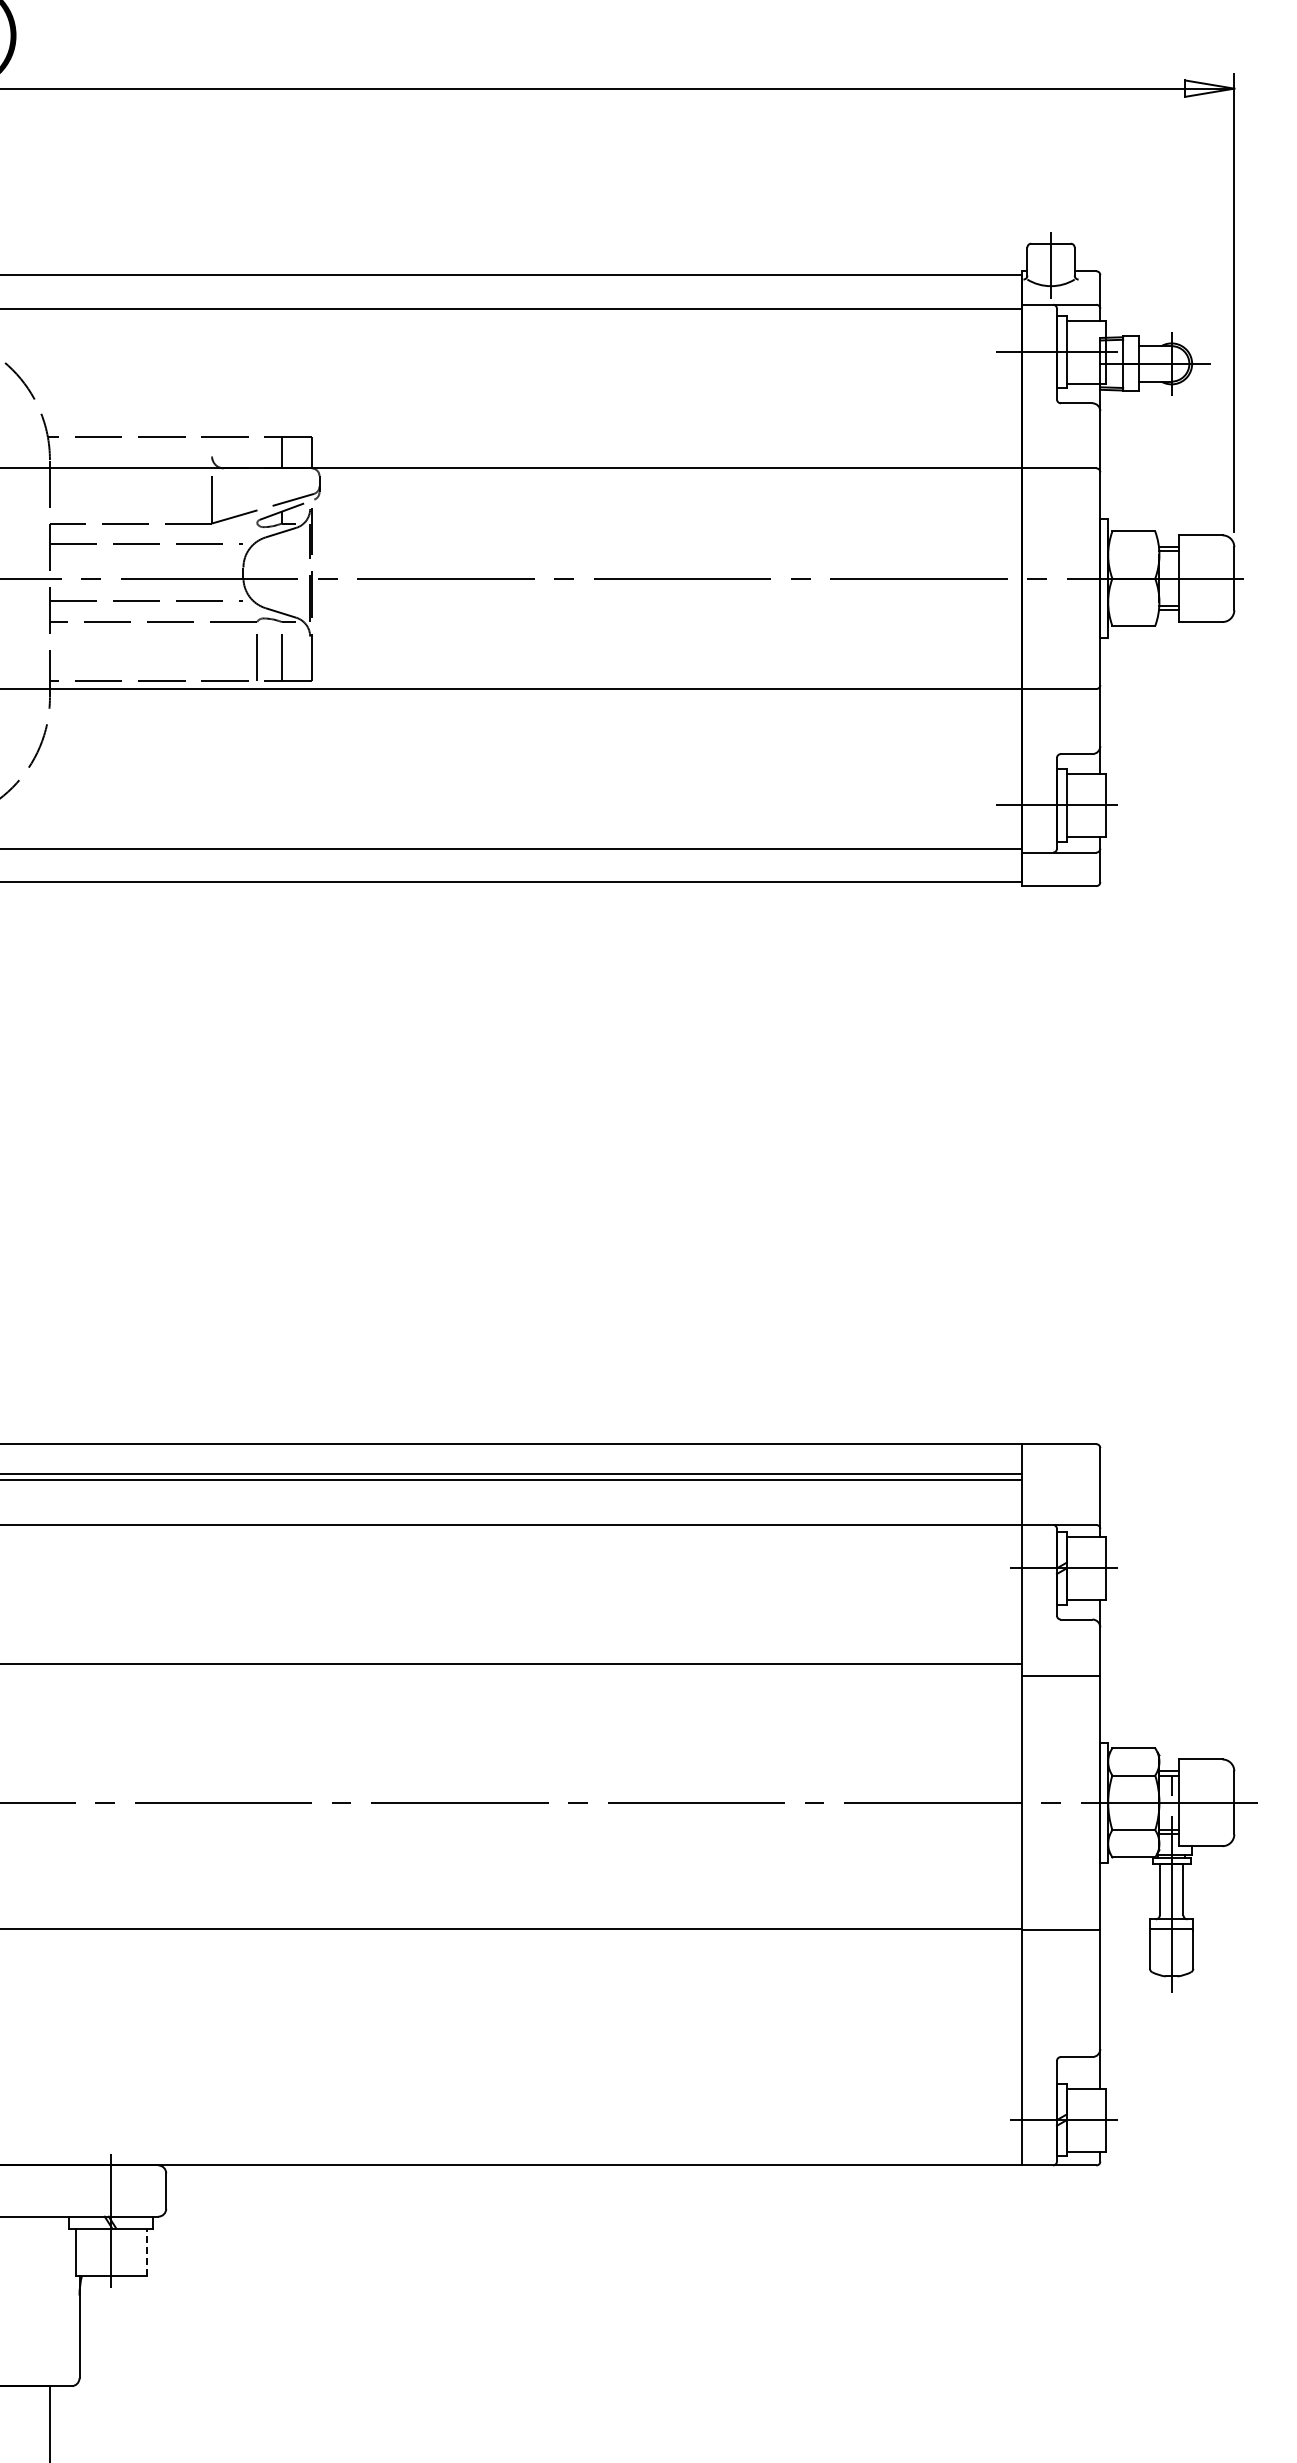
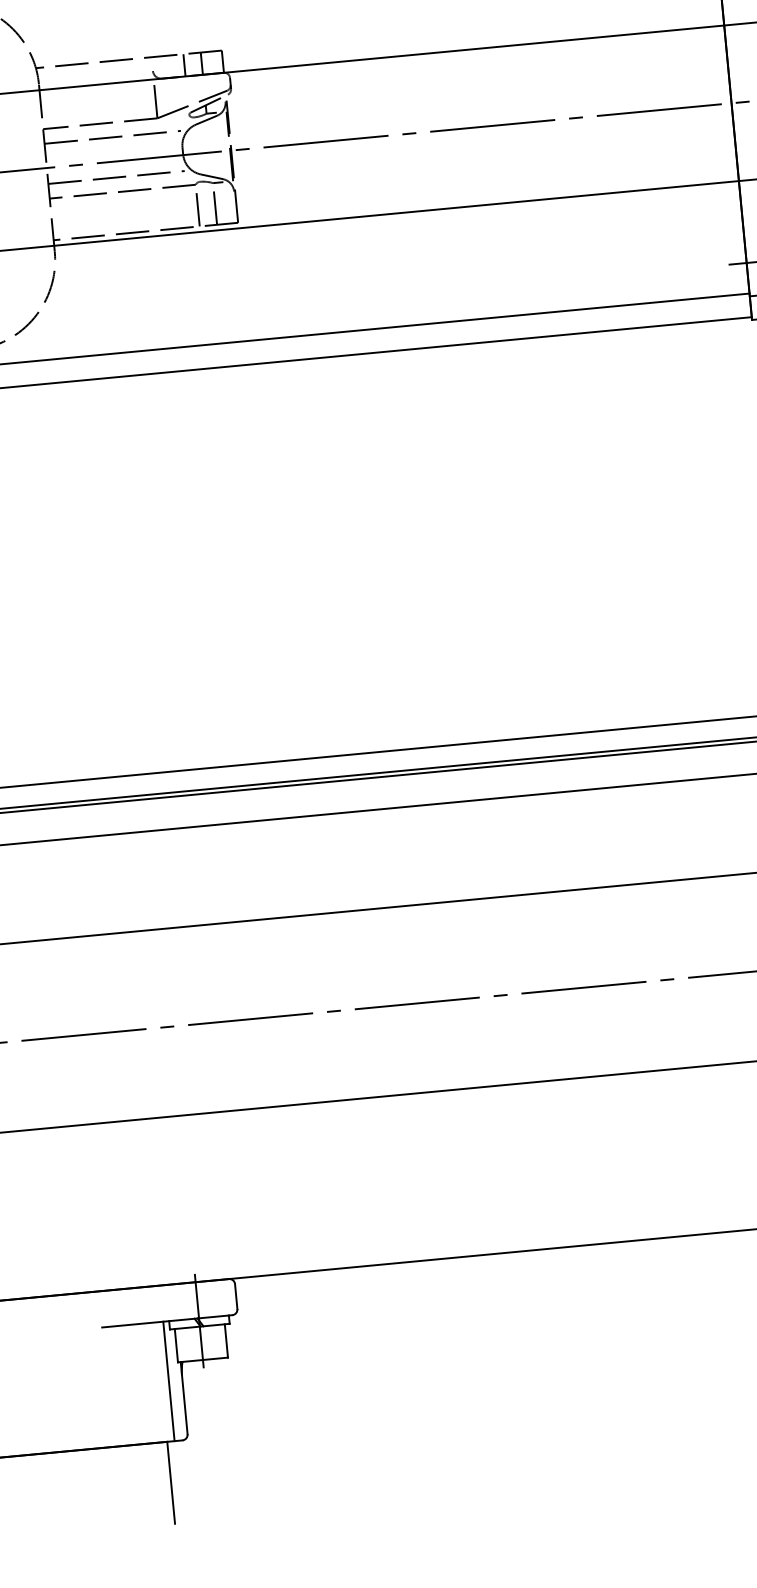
line: (257, 452) -> (184, 65), added
line: (146, 2252) -> (226, 1341), dashed -> solid
line: (60, 2301) -> (169, 1381), added

